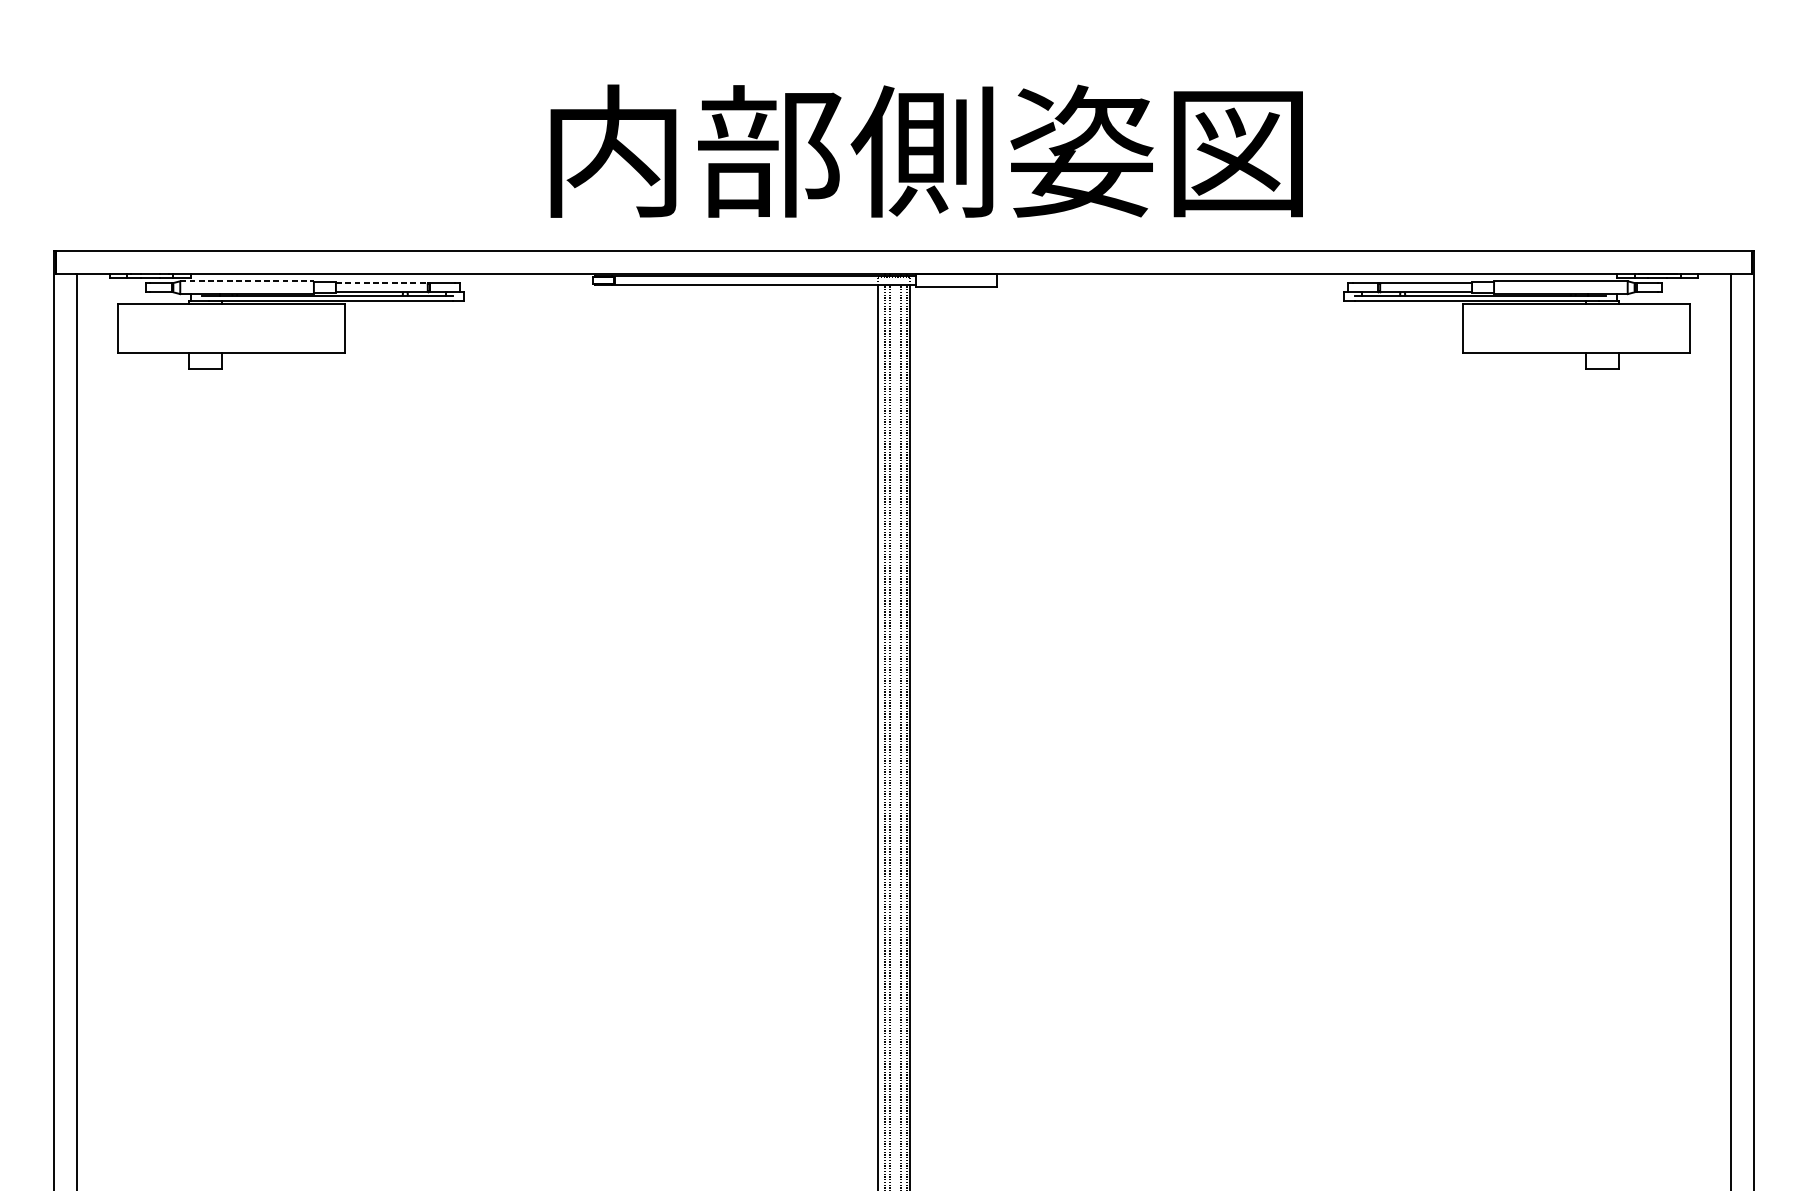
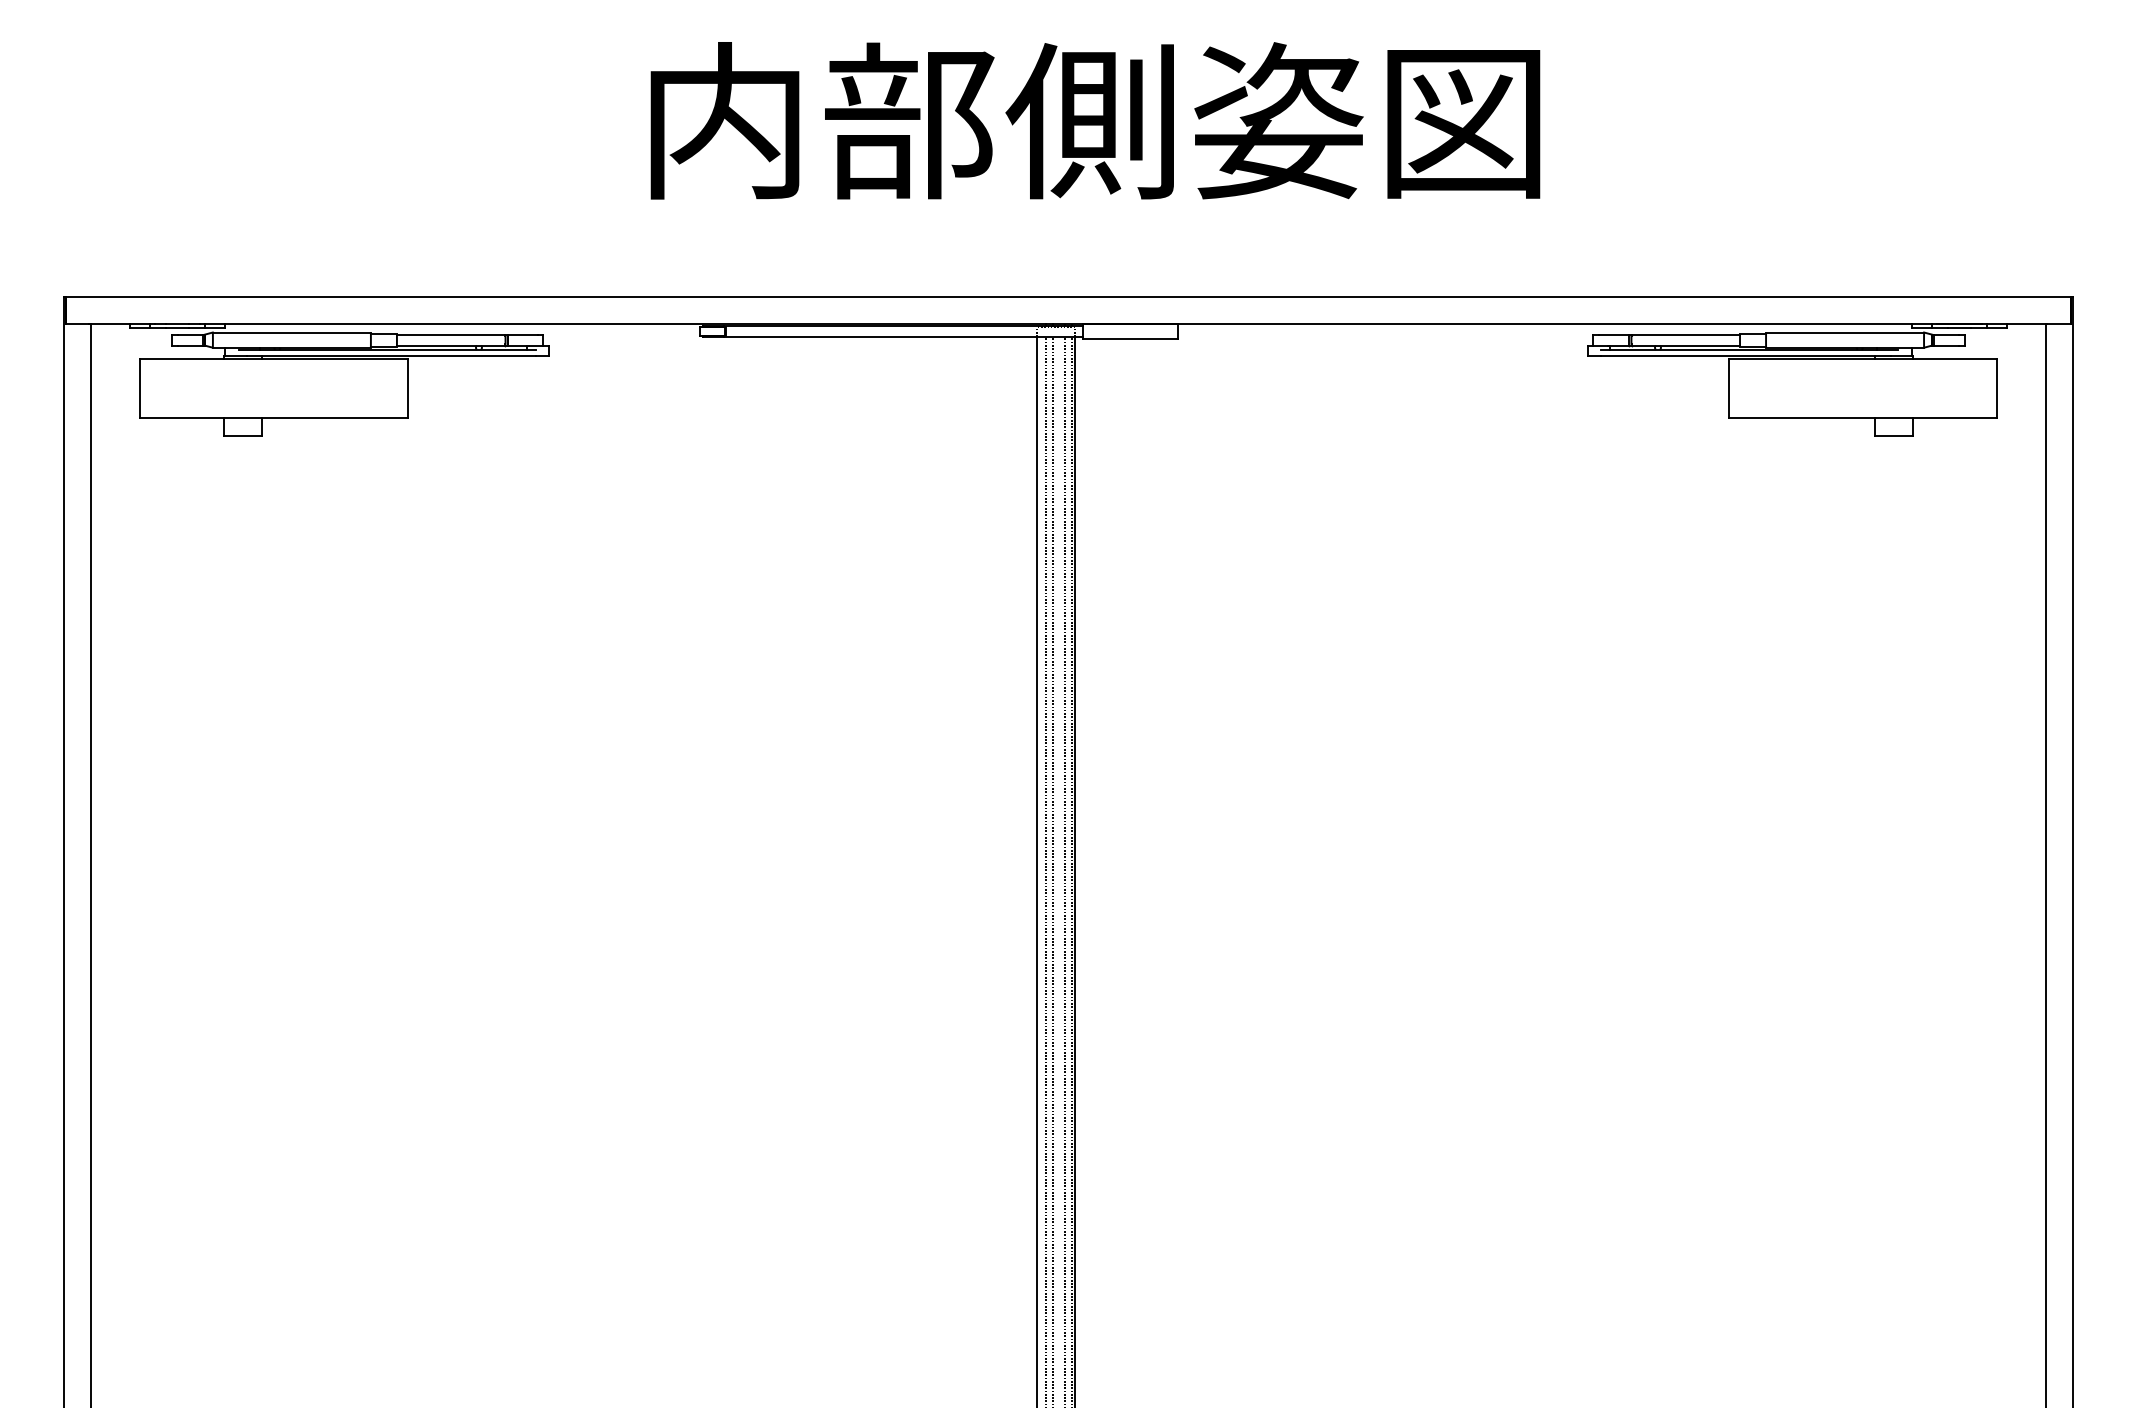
text: (926, 150) -> (1095, 120), moved
line: (246, 281) -> (291, 332), dashed -> solid
line: (382, 282) -> (451, 334), dashed -> solid

